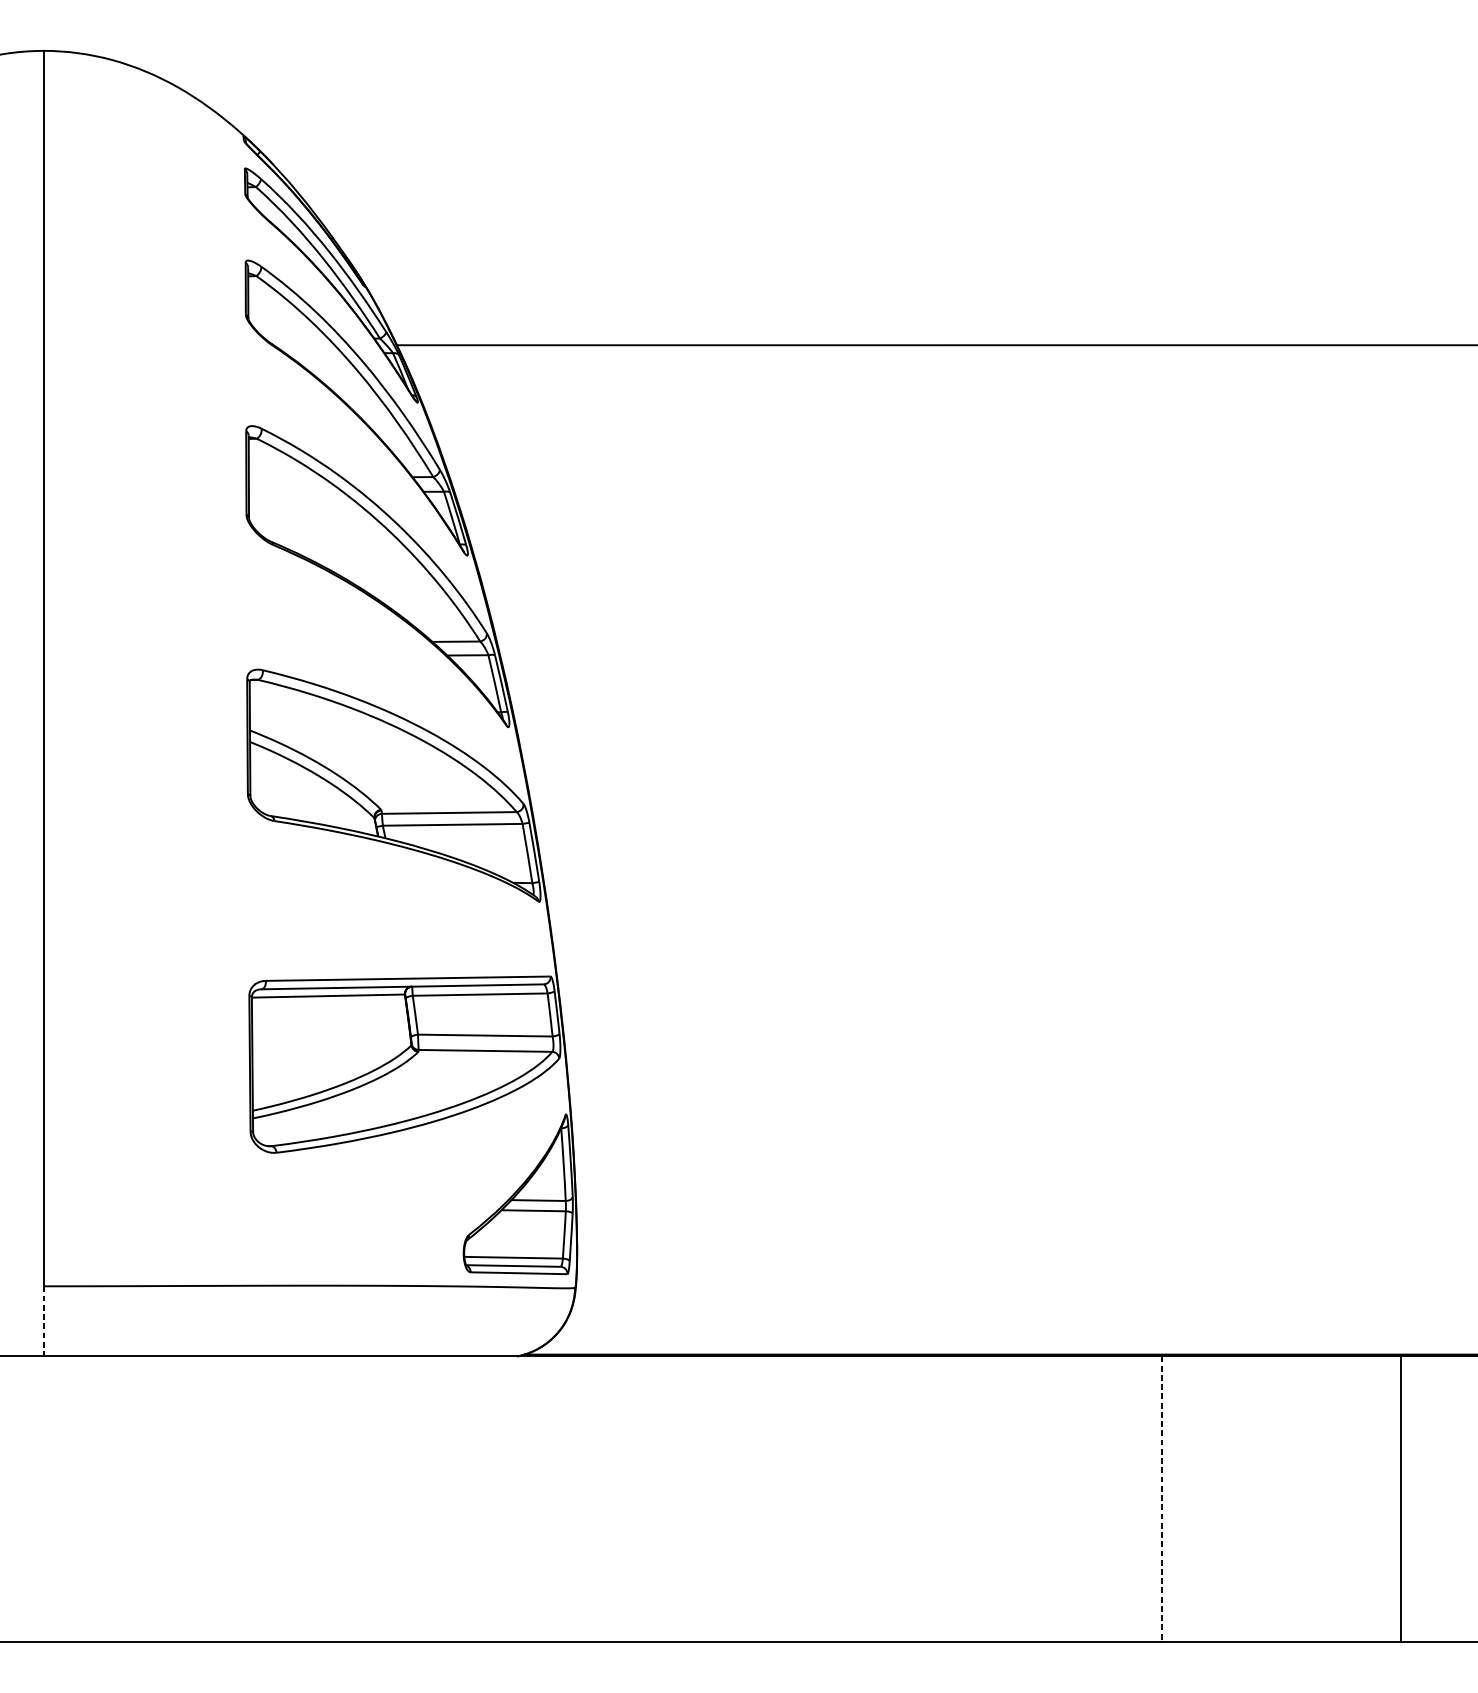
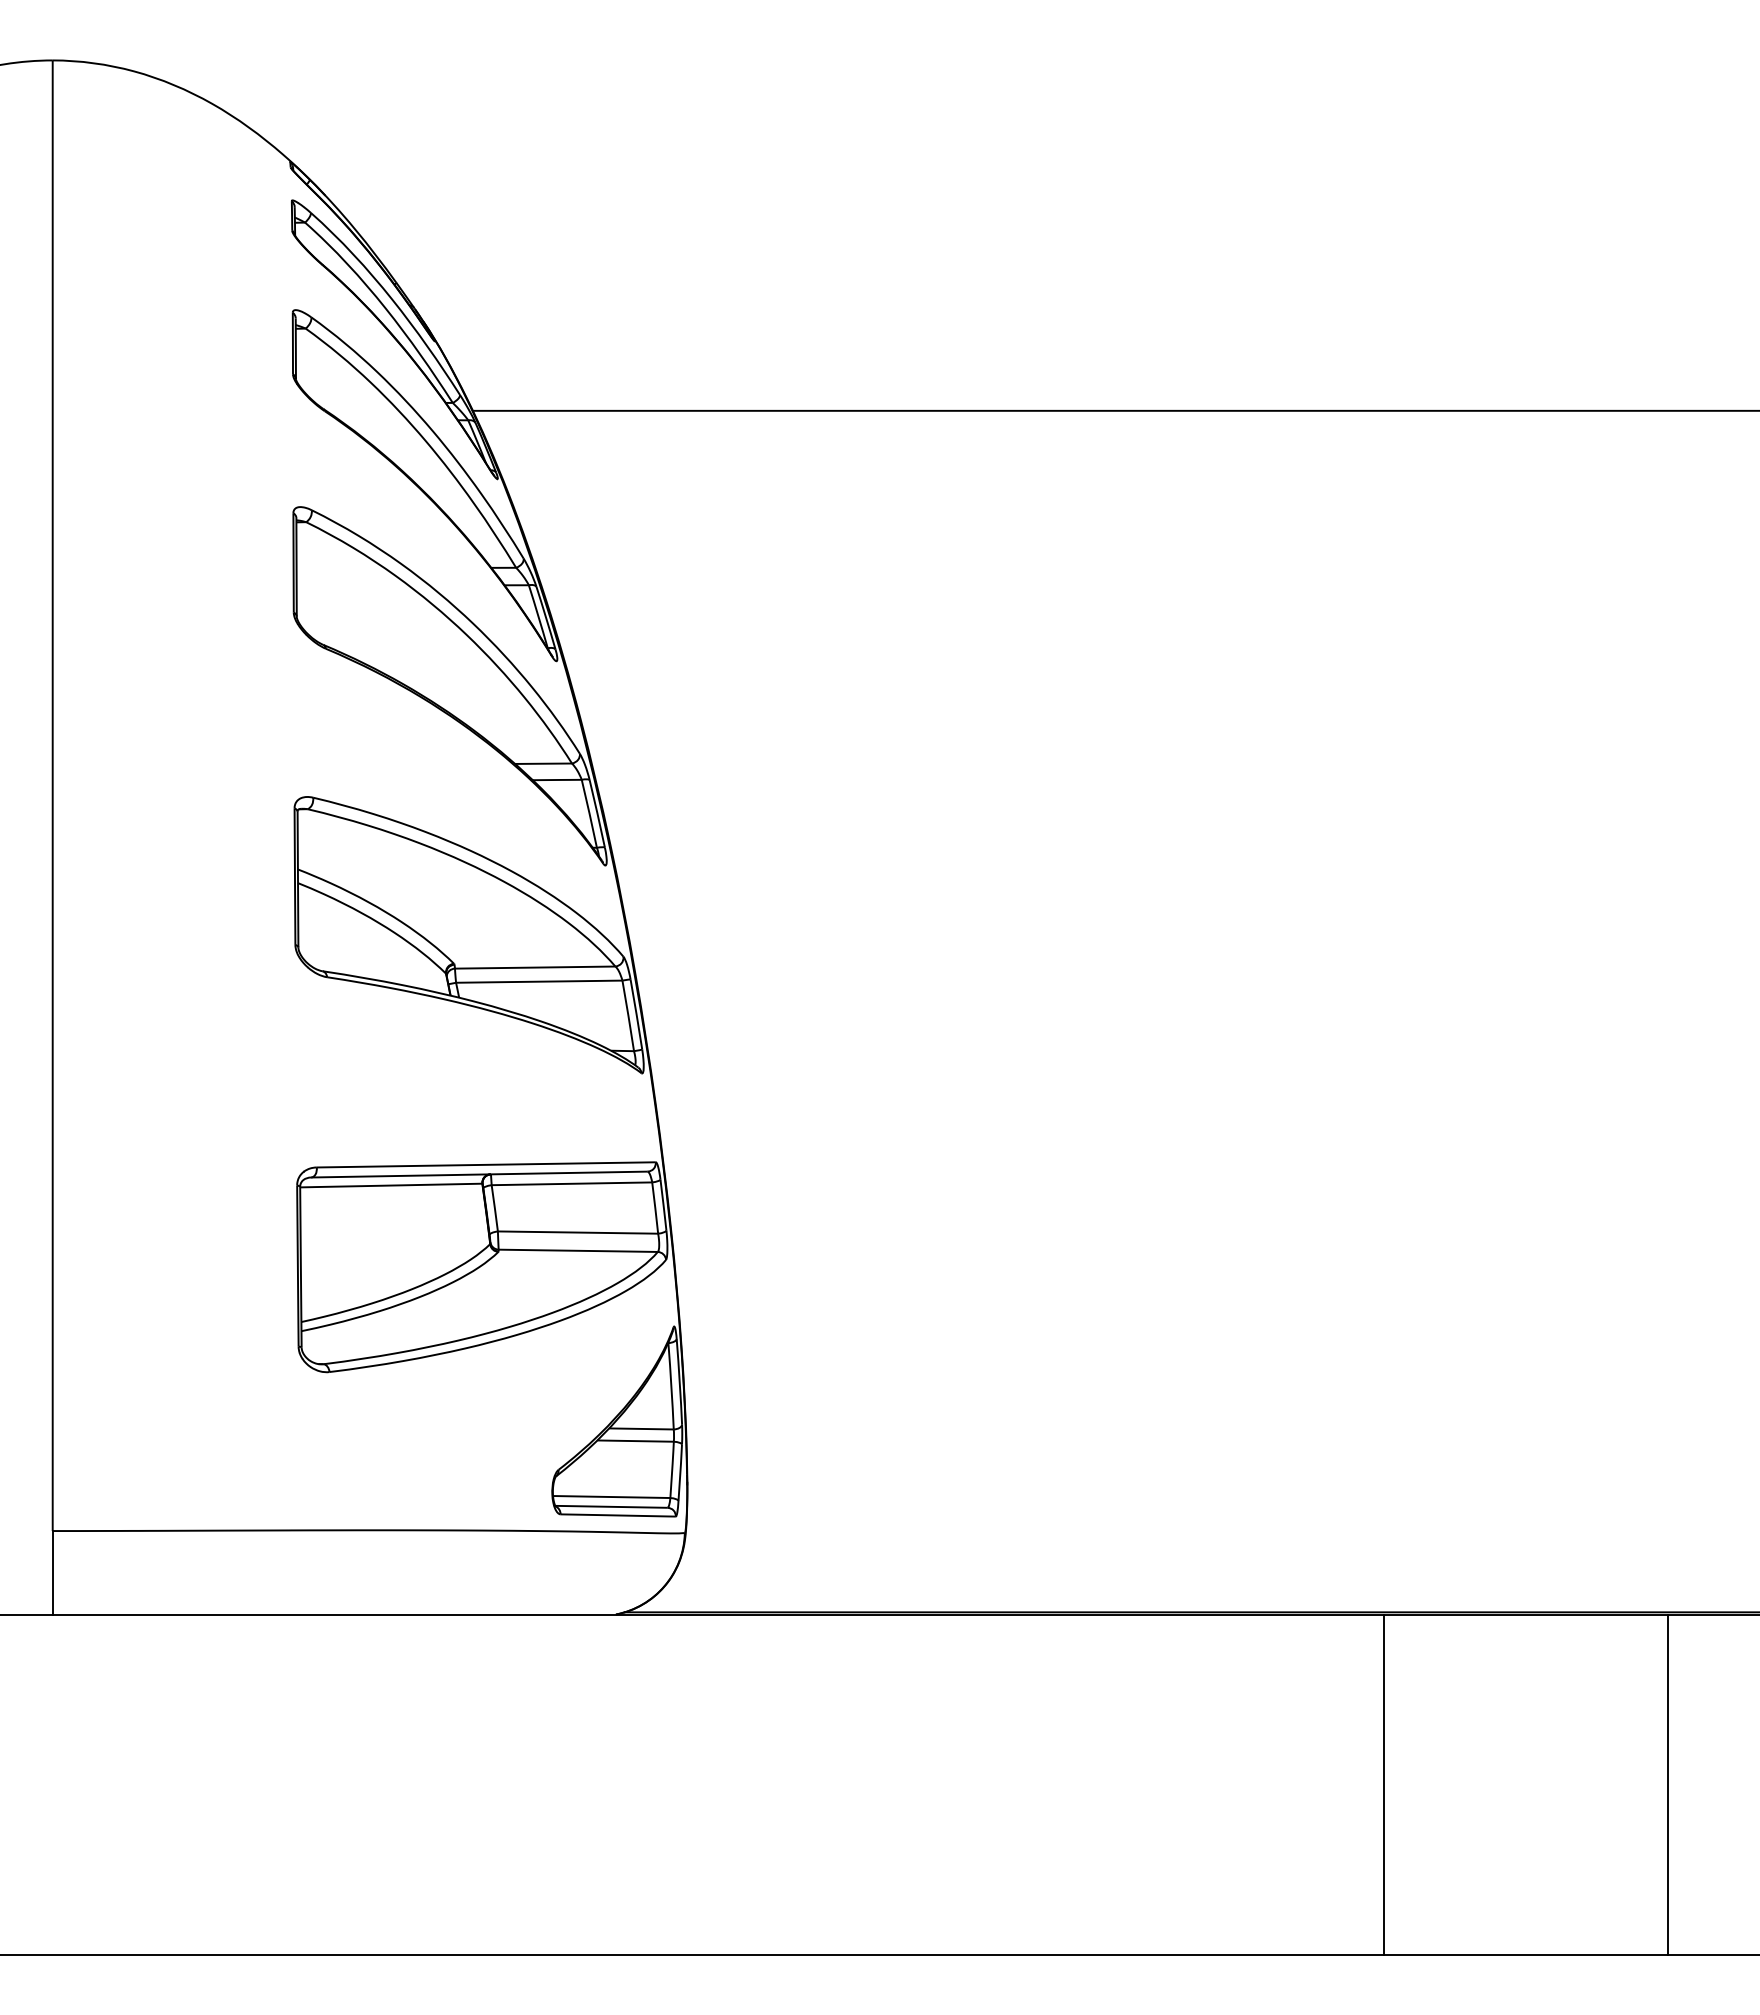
line: (43, 1321) -> (52, 1572), dashed -> solid
line: (1162, 1500) -> (1384, 1785), dashed -> solid

